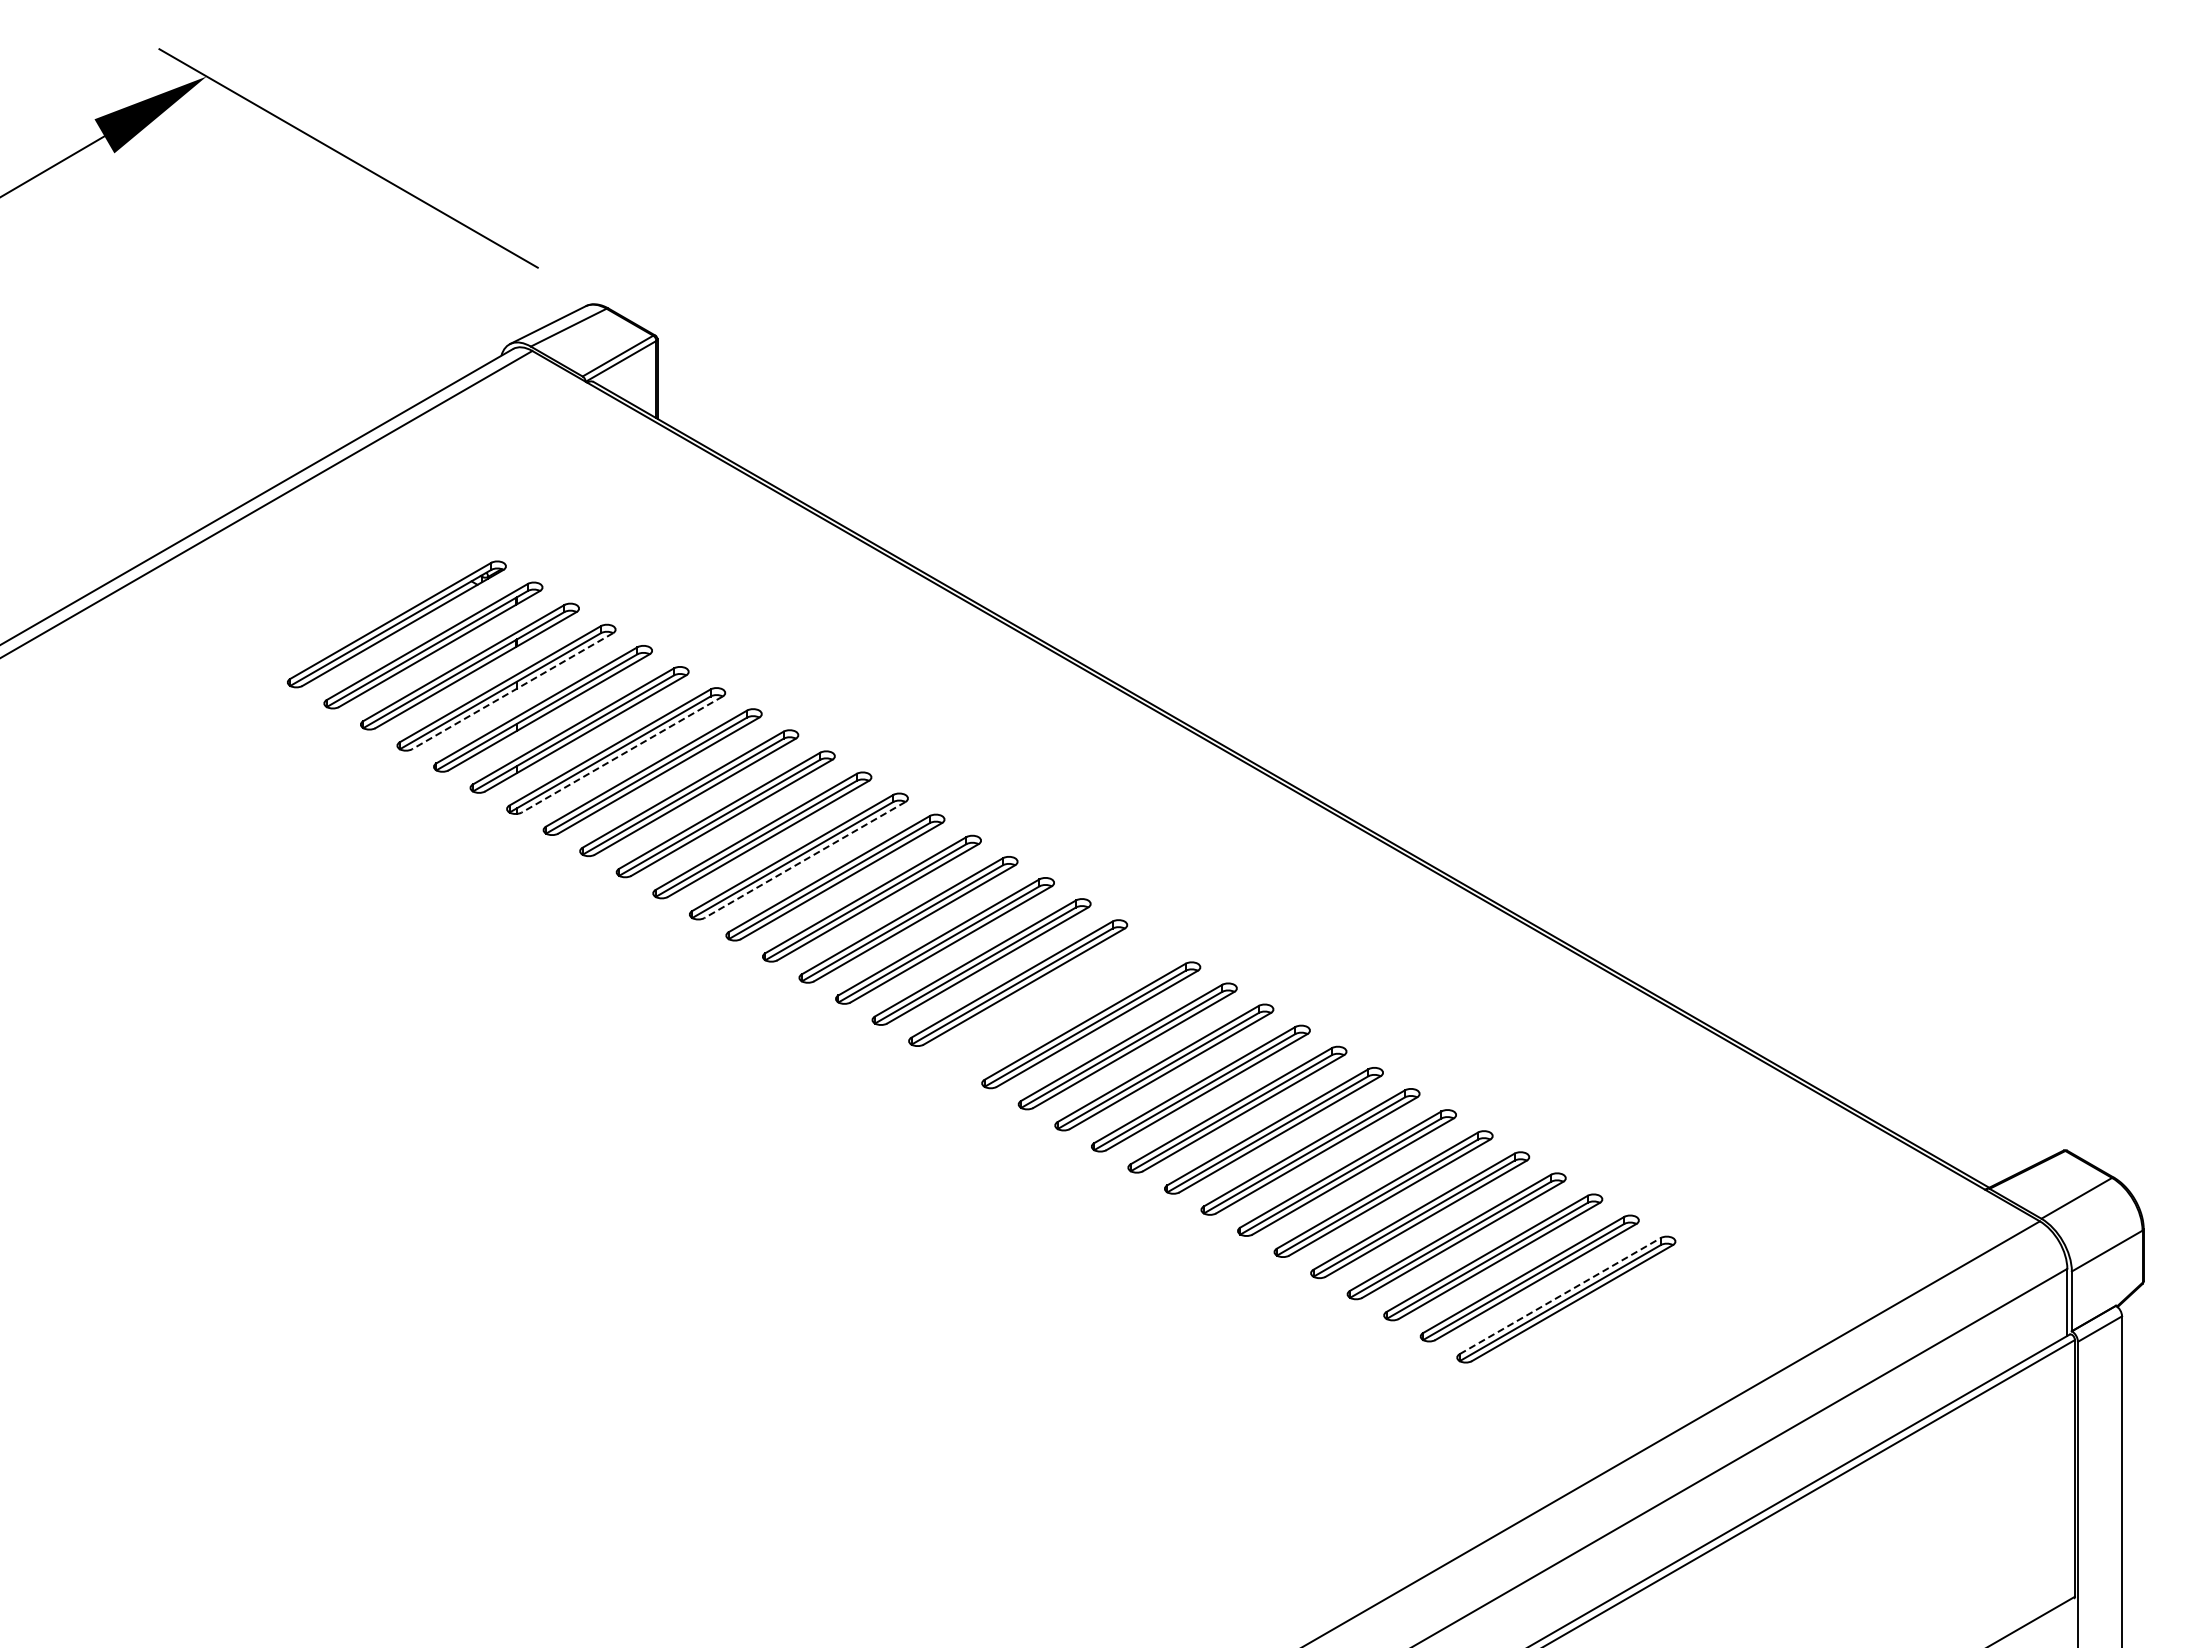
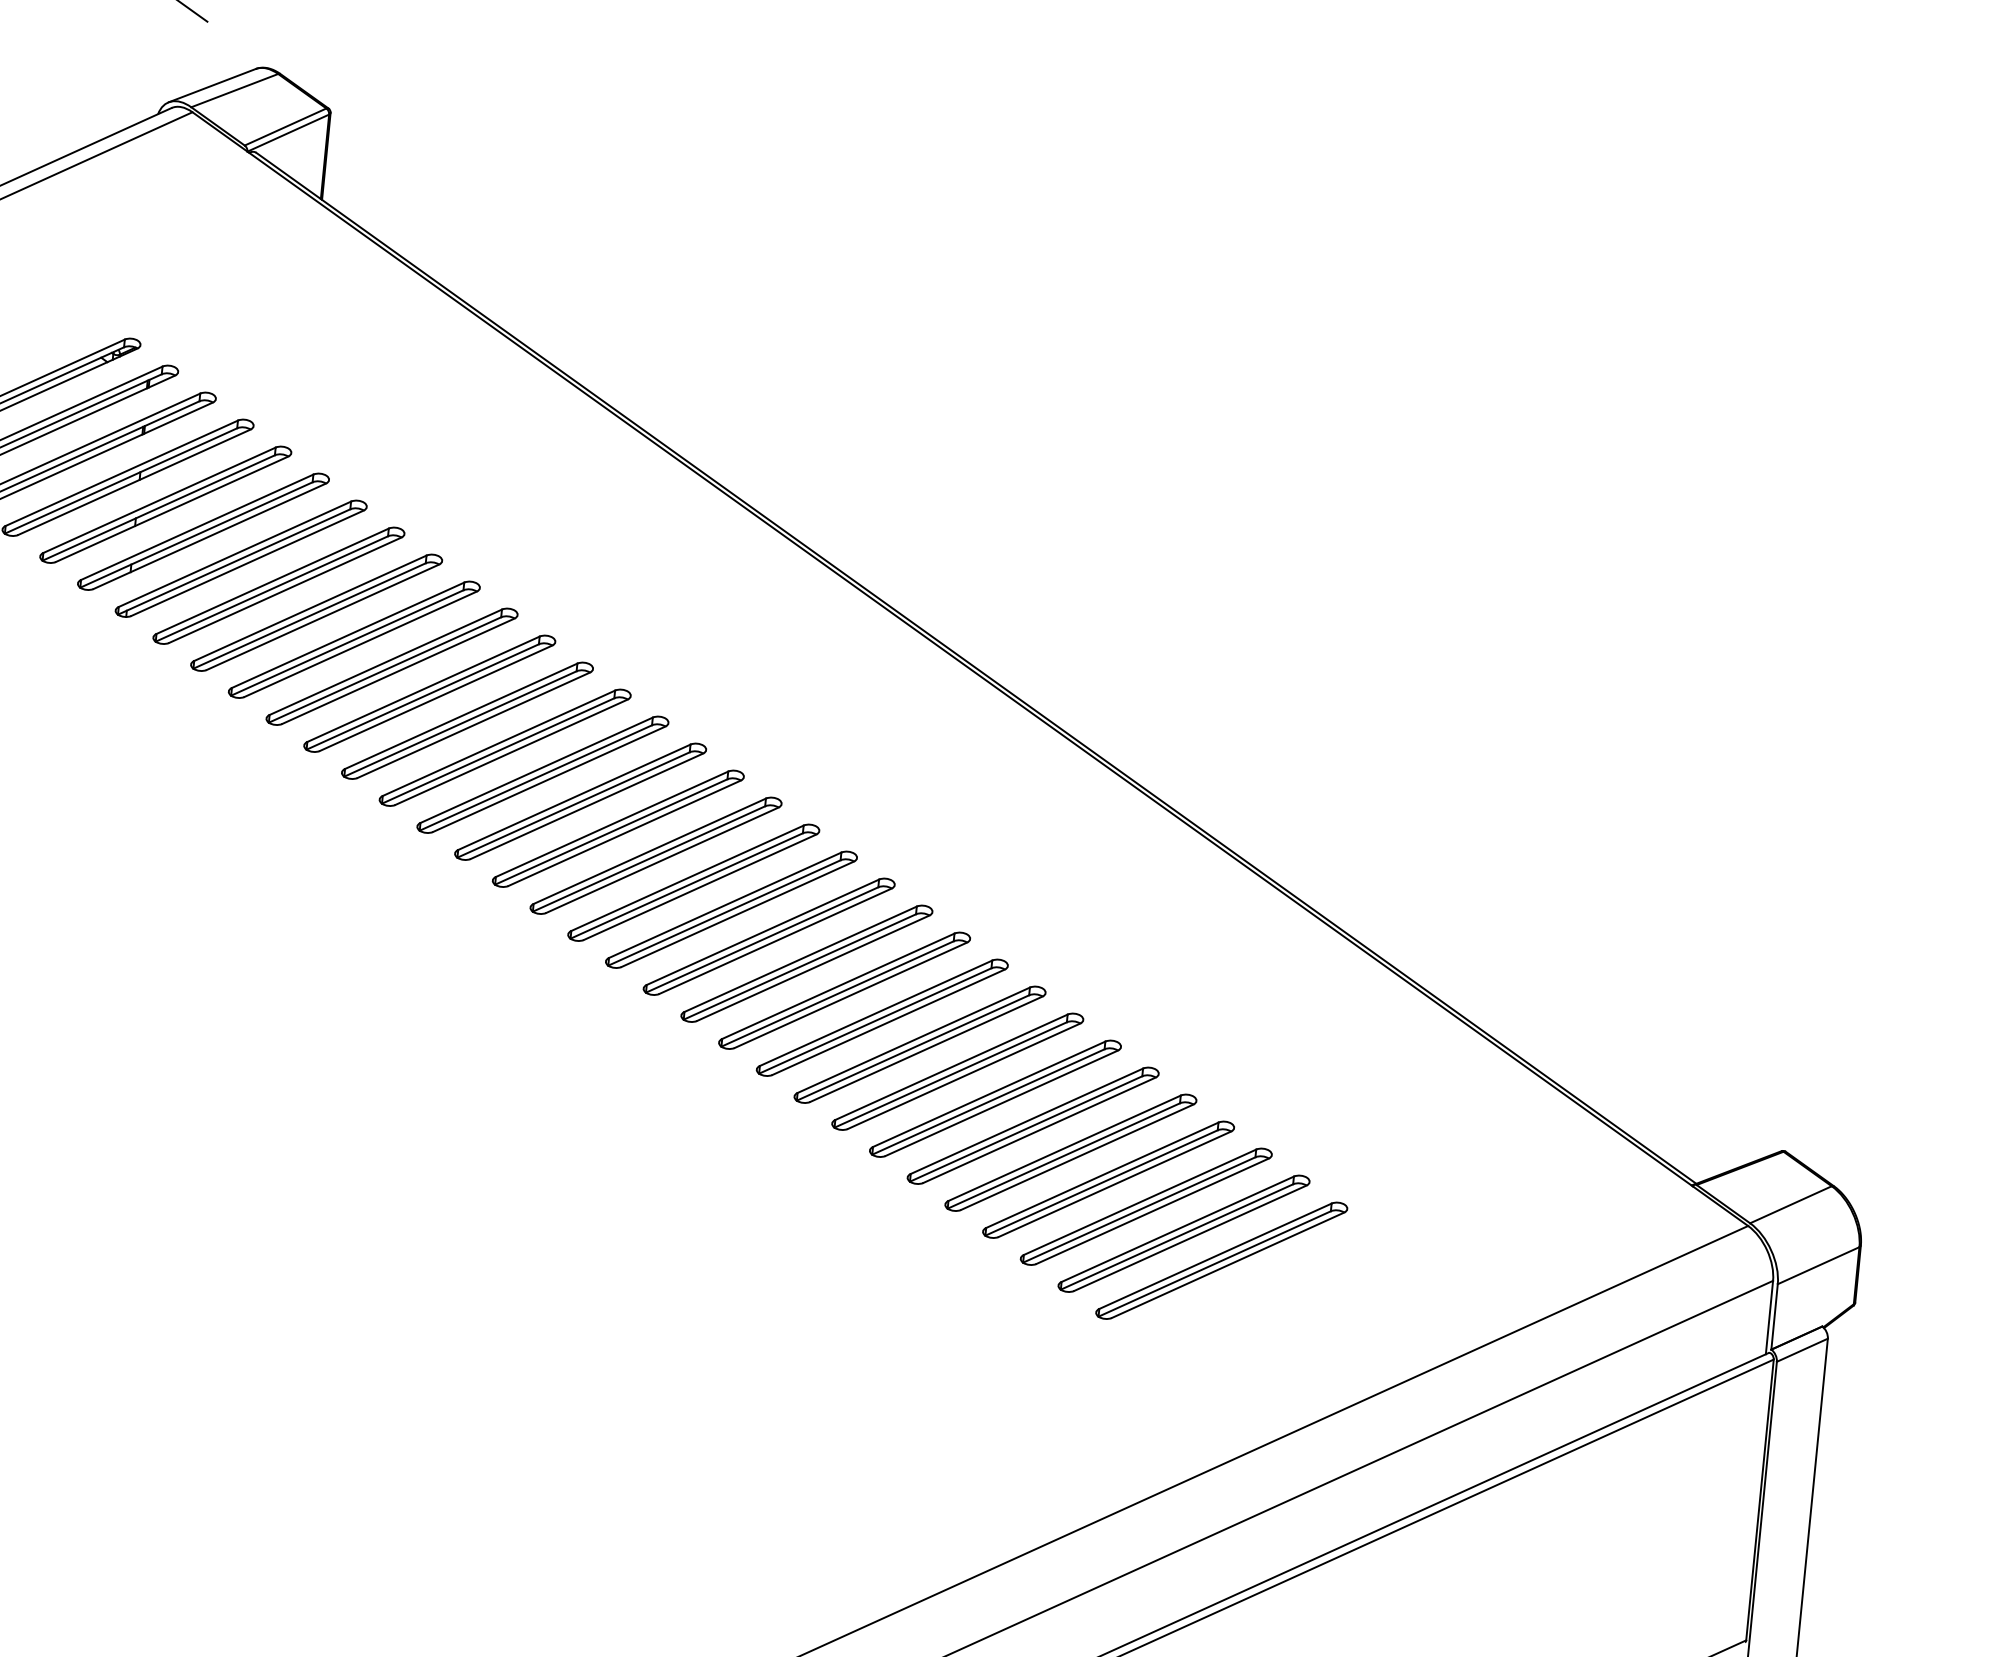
line: (512, 691) -> (134, 482), dashed -> solid
line: (621, 754) -> (246, 563), dashed -> solid
line: (804, 860) -> (435, 698), dashed -> solid
part: (1054, 1003) -> (693, 881), added
line: (1560, 1295) -> (1215, 1255), dashed -> solid

